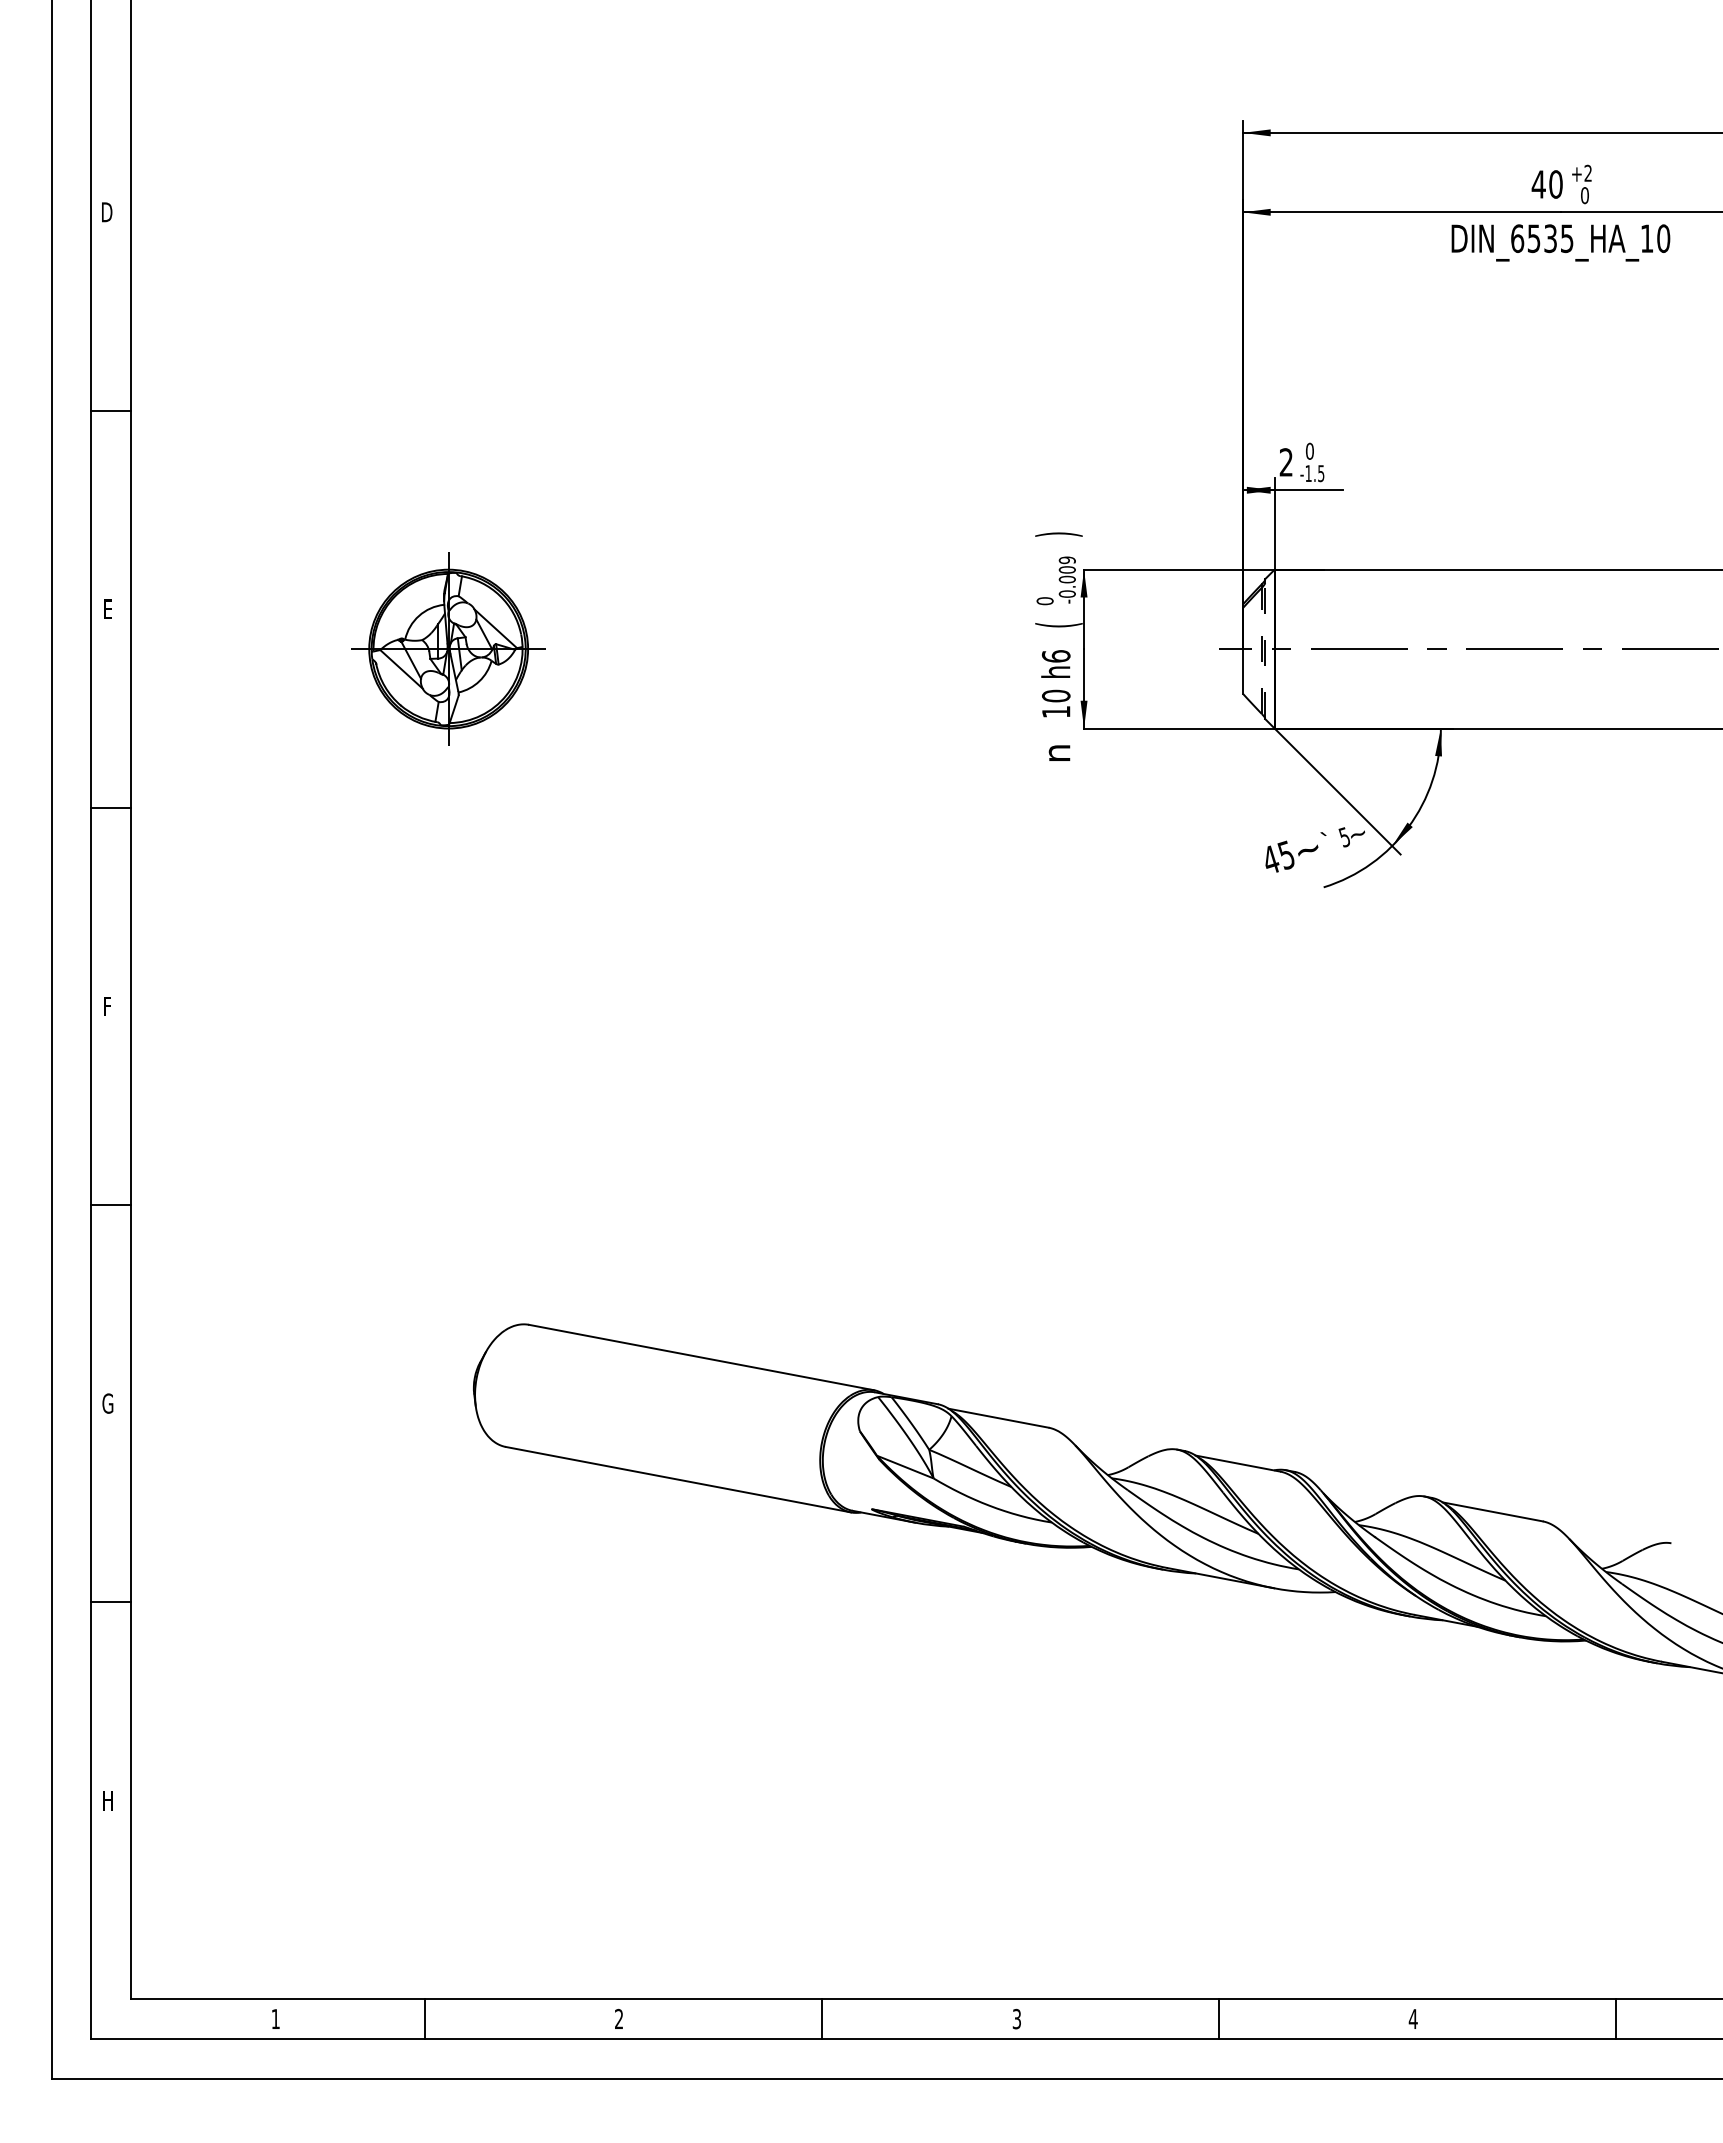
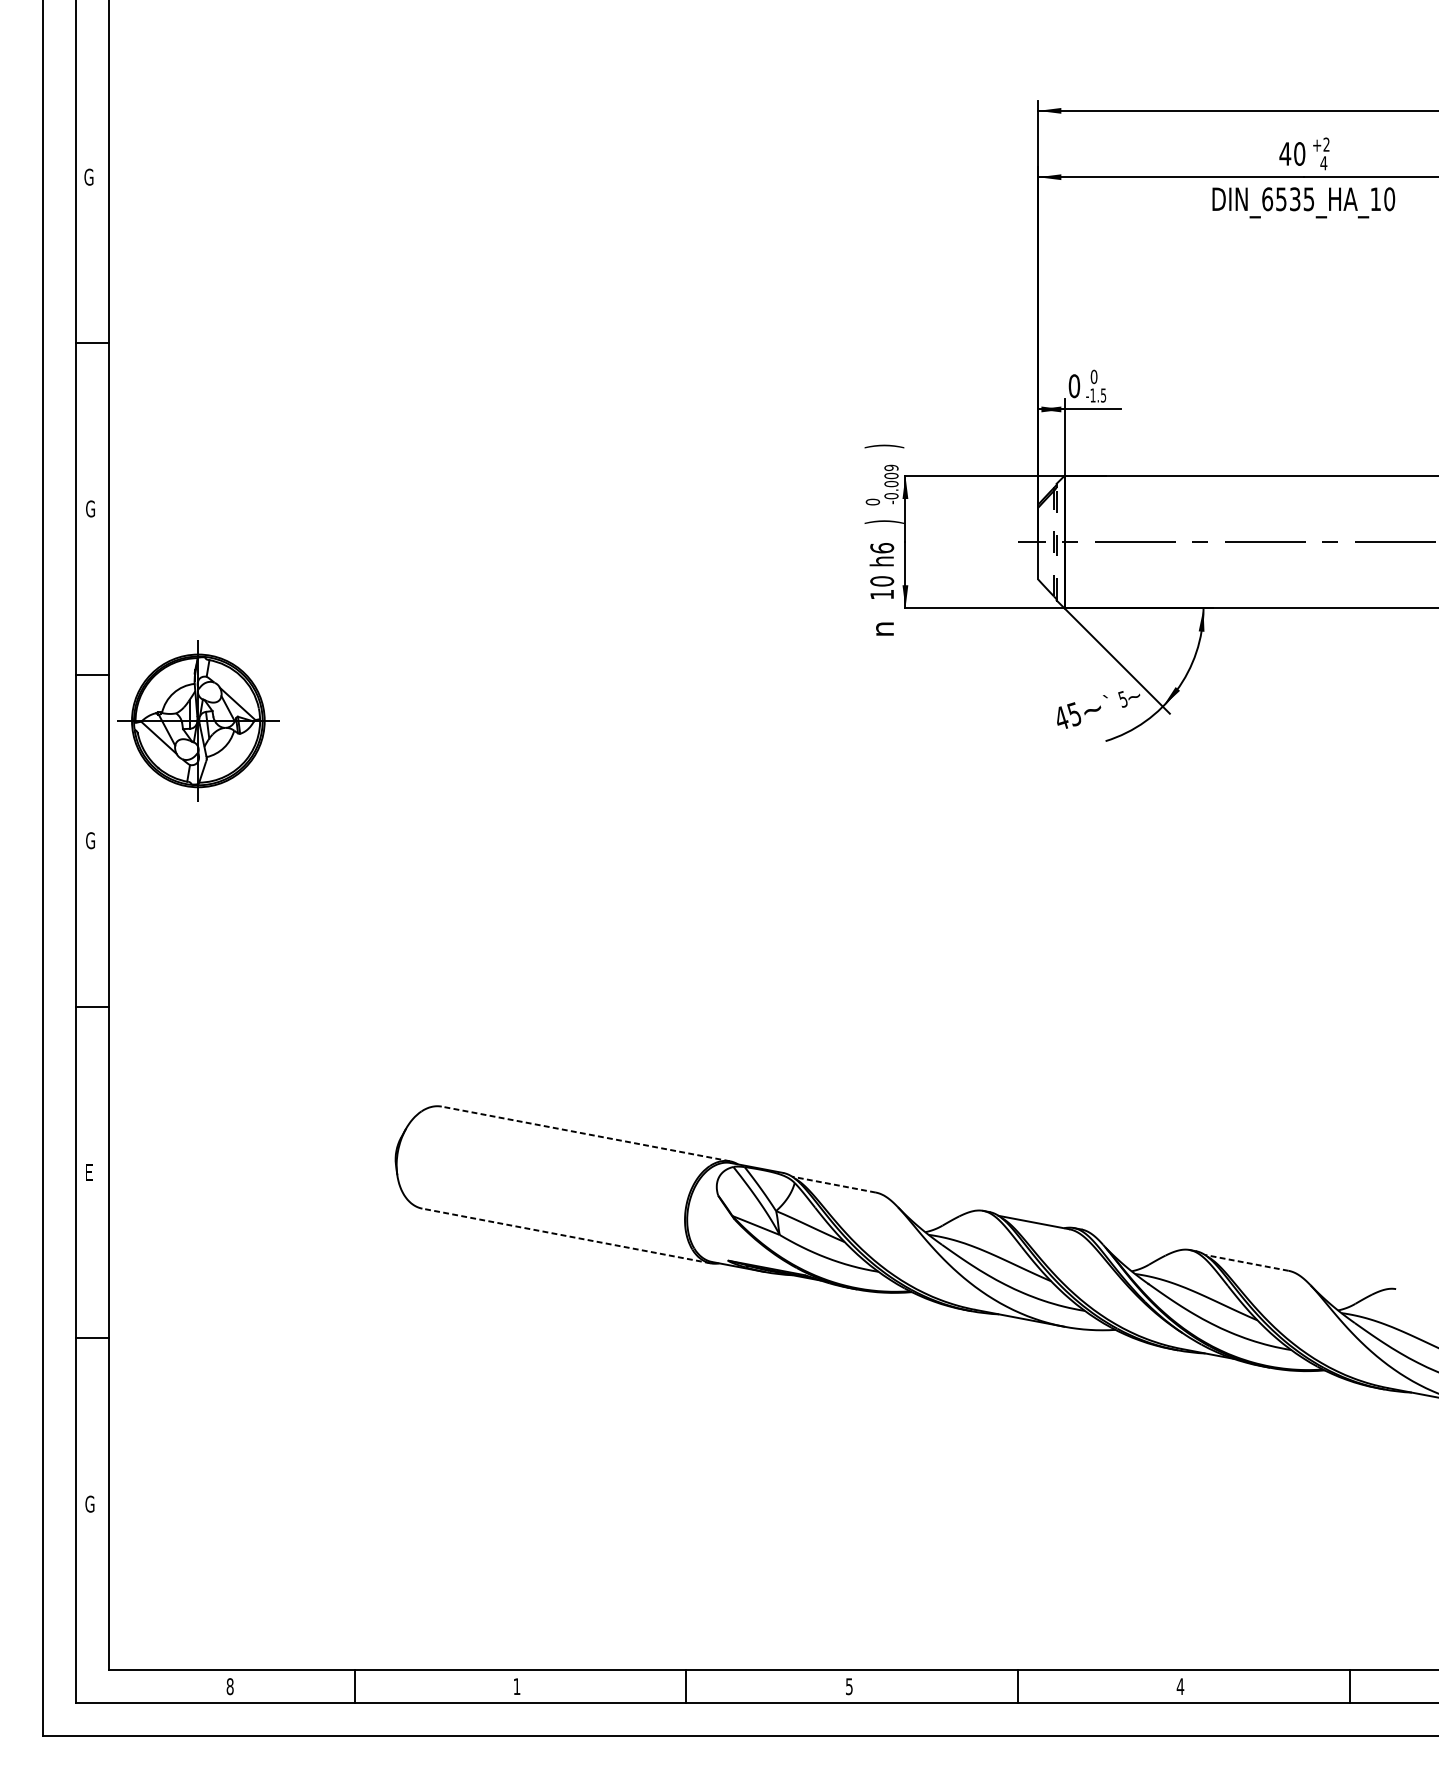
text: (1584, 195) -> (1323, 163), 0 -> 4
text: (106, 212) -> (88, 177), D -> G
text: (1286, 462) -> (1074, 386), 2 -> 0
text: (108, 609) -> (90, 509), E -> G
text: (1058, 625) -> (884, 522), ( -> )
part: (448, 648) -> (198, 720), moved
text: (108, 1006) -> (90, 840), F -> G
line: (701, 1357) -> (585, 1133), solid -> dashed
text: (107, 1403) -> (89, 1172), G -> E
line: (998, 1418) -> (833, 1184), solid -> dashed
line: (678, 1479) -> (566, 1235), solid -> dashed
line: (1492, 1511) -> (1246, 1262), solid -> dashed
text: (107, 1800) -> (89, 1504), H -> G
text: (275, 2018) -> (229, 1686), 1 -> 8
text: (618, 2018) -> (516, 1686), 2 -> 1
text: (1016, 2018) -> (848, 1686), 3 -> 5

